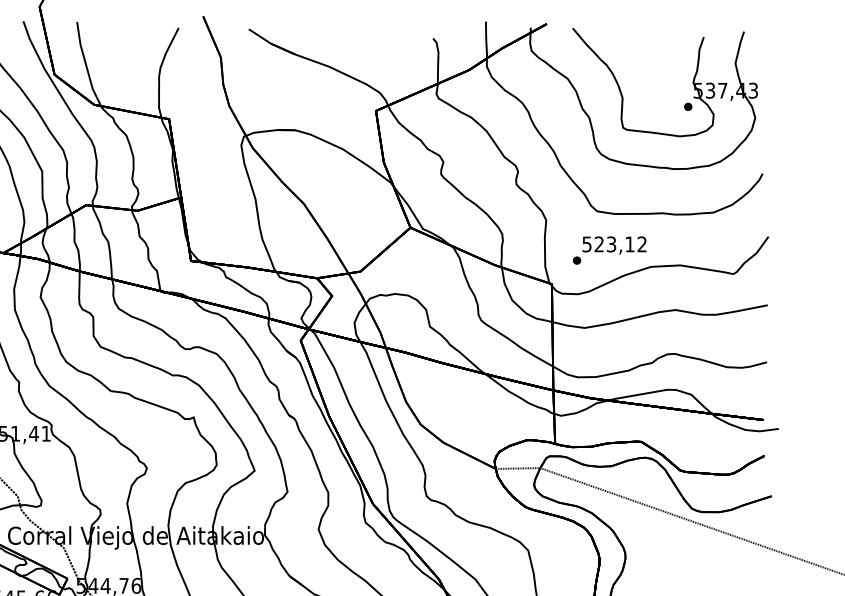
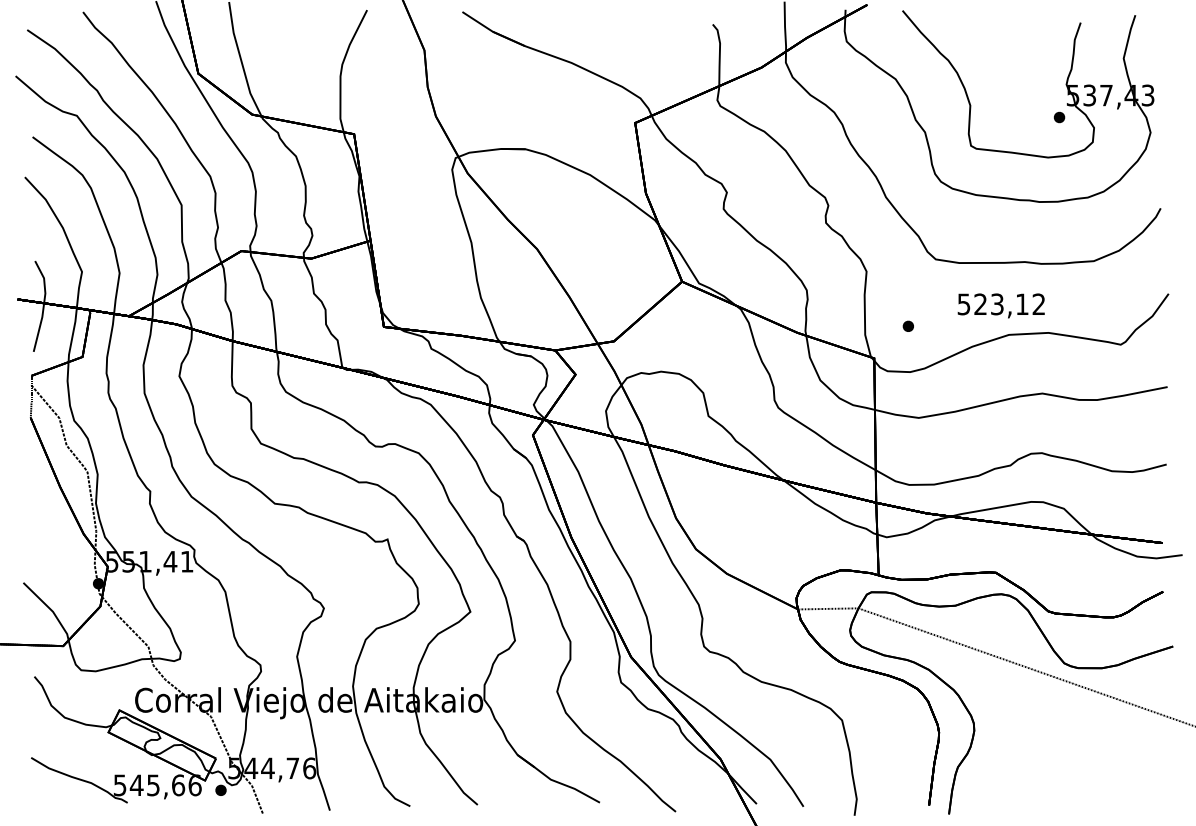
text: (613, 245) -> (1000, 305), moved

